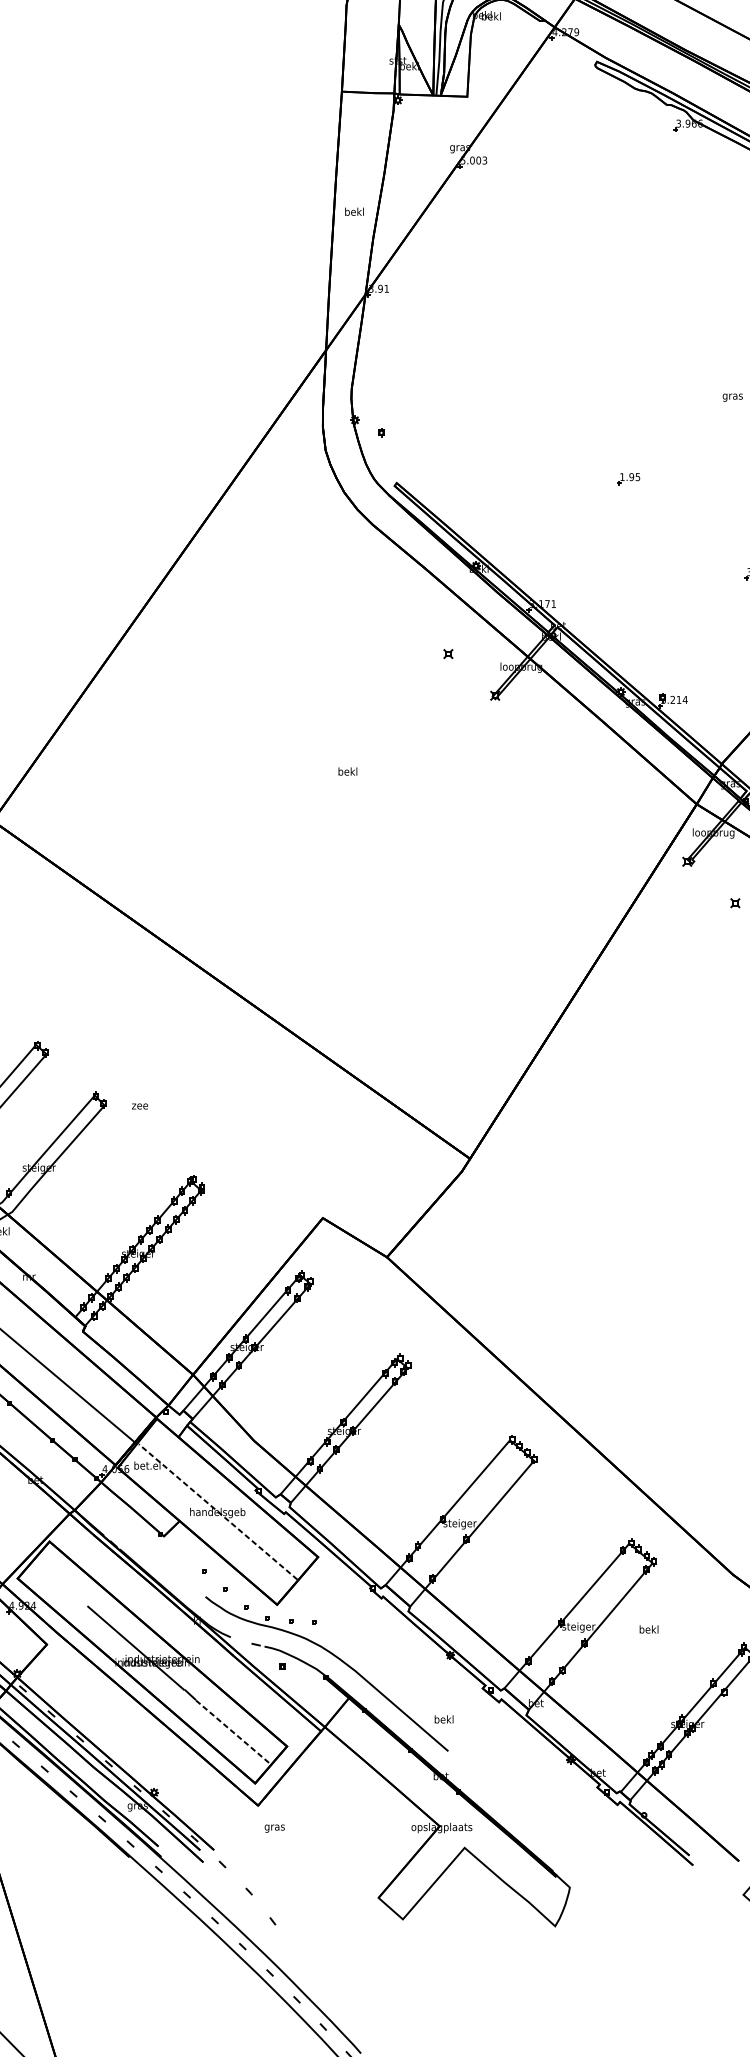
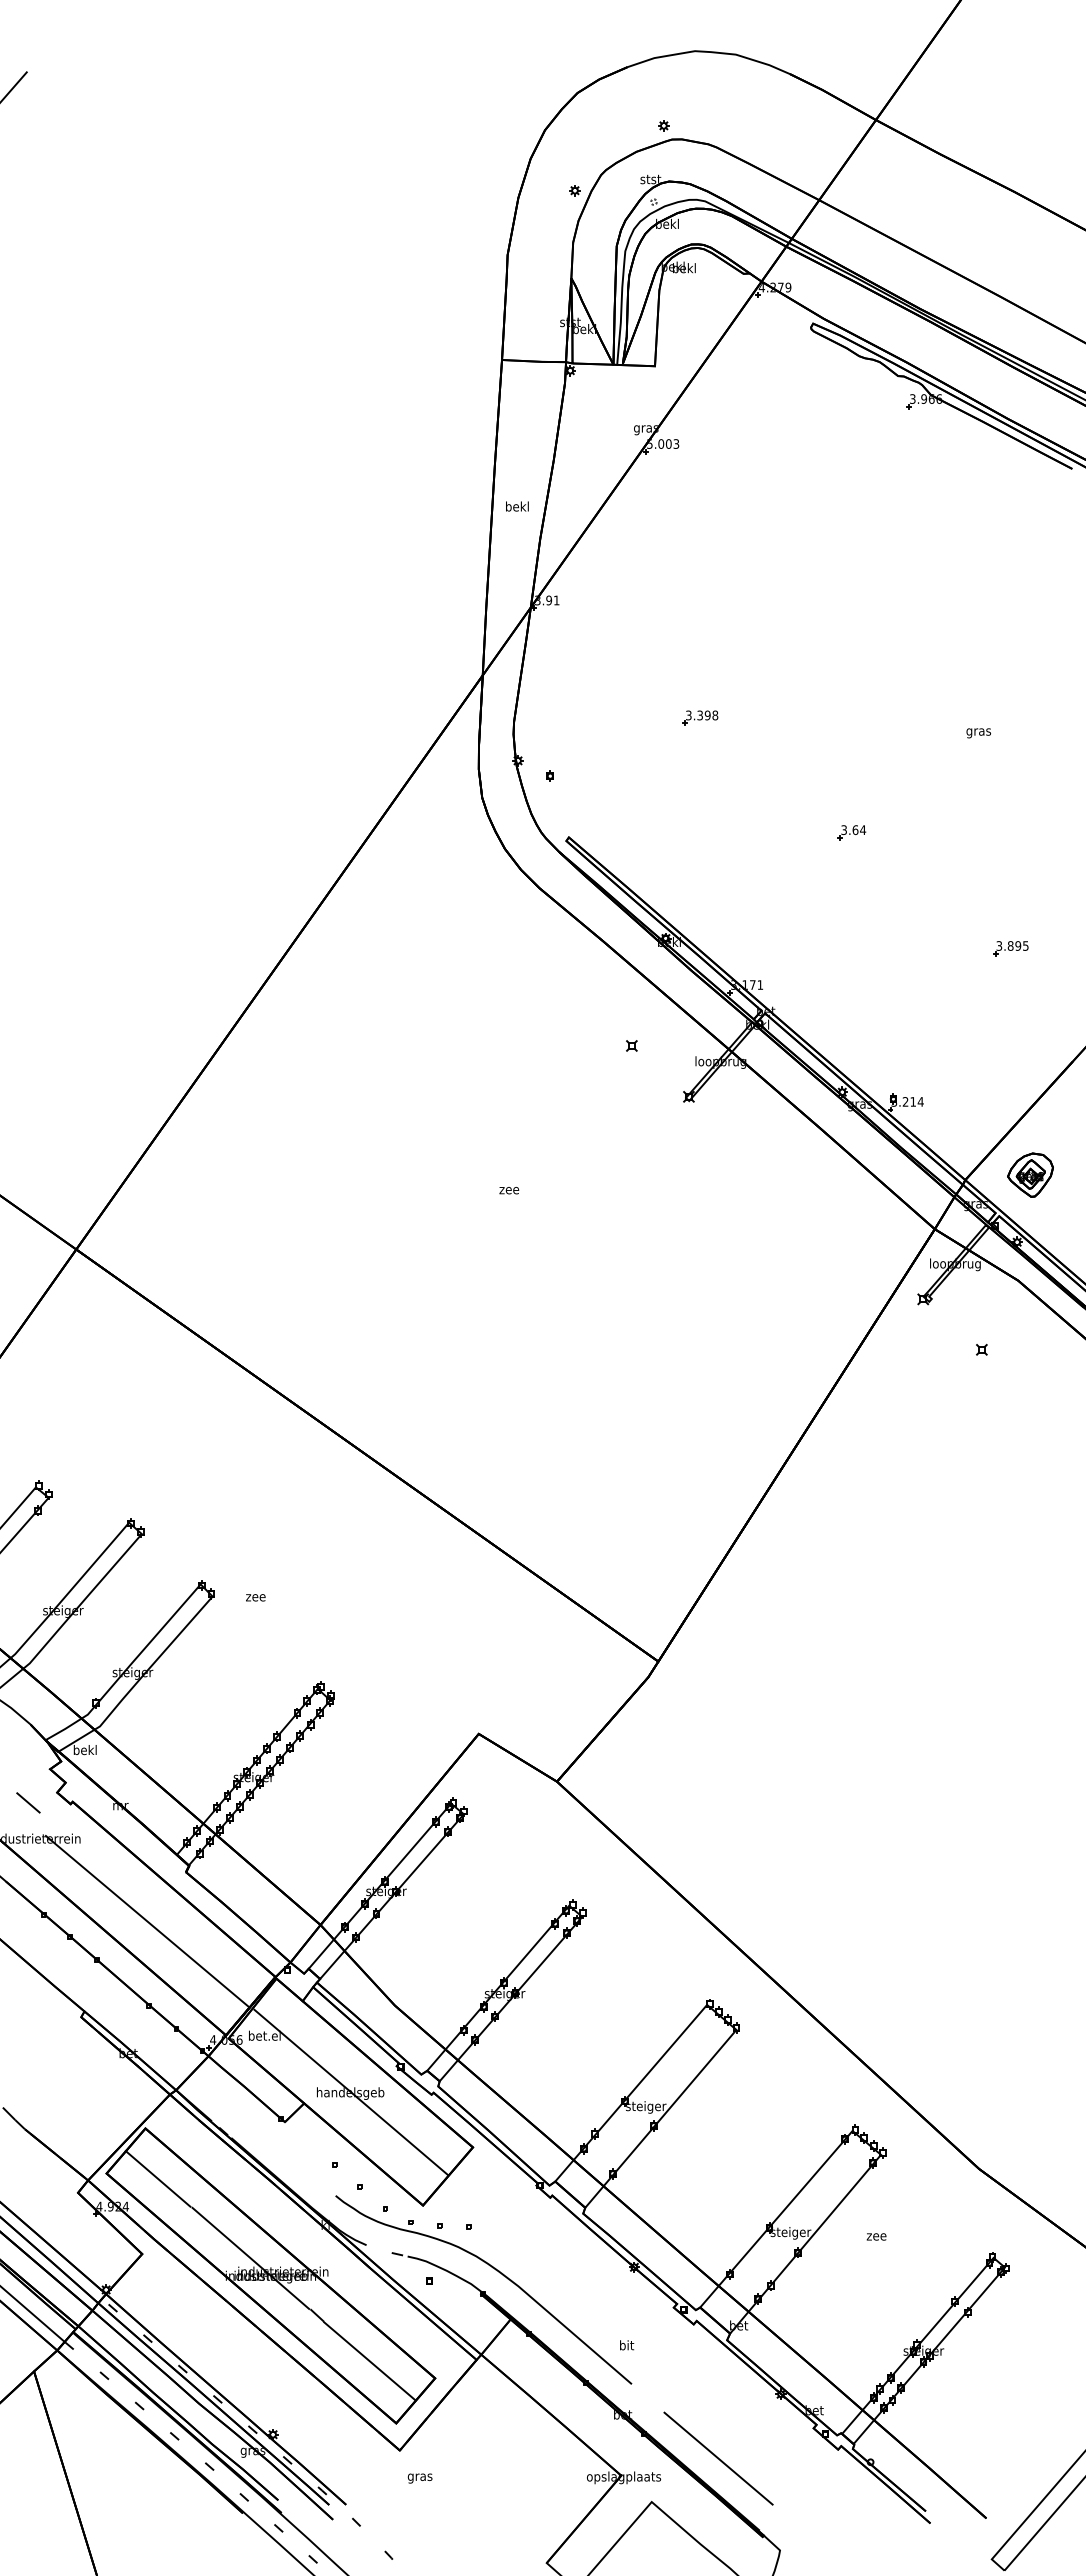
part: (504, 384) -> (700, 717), added
text: (630, 477) -> (853, 830), 1.95 -> 3.64
text: (348, 771) -> (509, 1189), bekl -> zee
line: (217, 1512) -> (350, 2092), dashed -> solid
line: (59, 1582) -> (157, 2178), added
text: (648, 1629) -> (876, 2235), bekl -> zee
text: (443, 1719) -> (626, 2345), bekl -> bit
line: (234, 1732) -> (370, 2361), dashed -> solid
line: (519, 1812) -> (718, 2458), added

